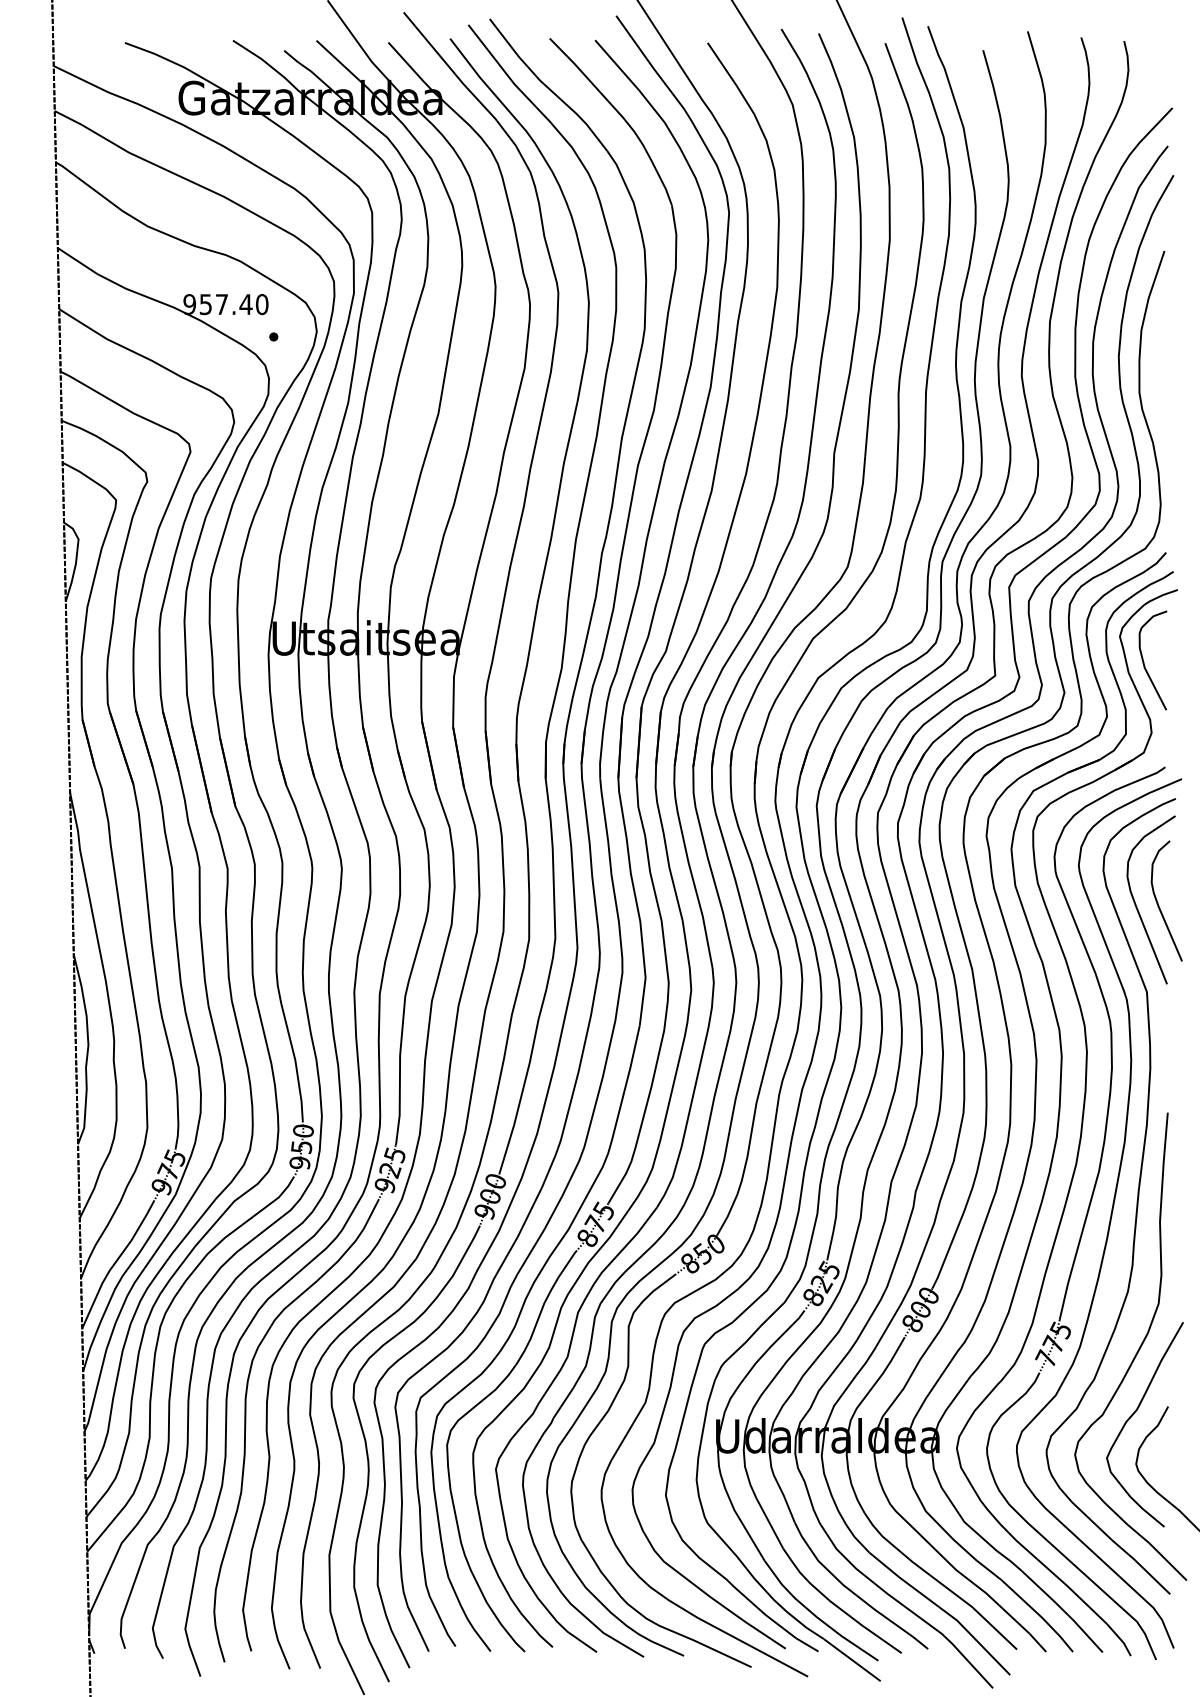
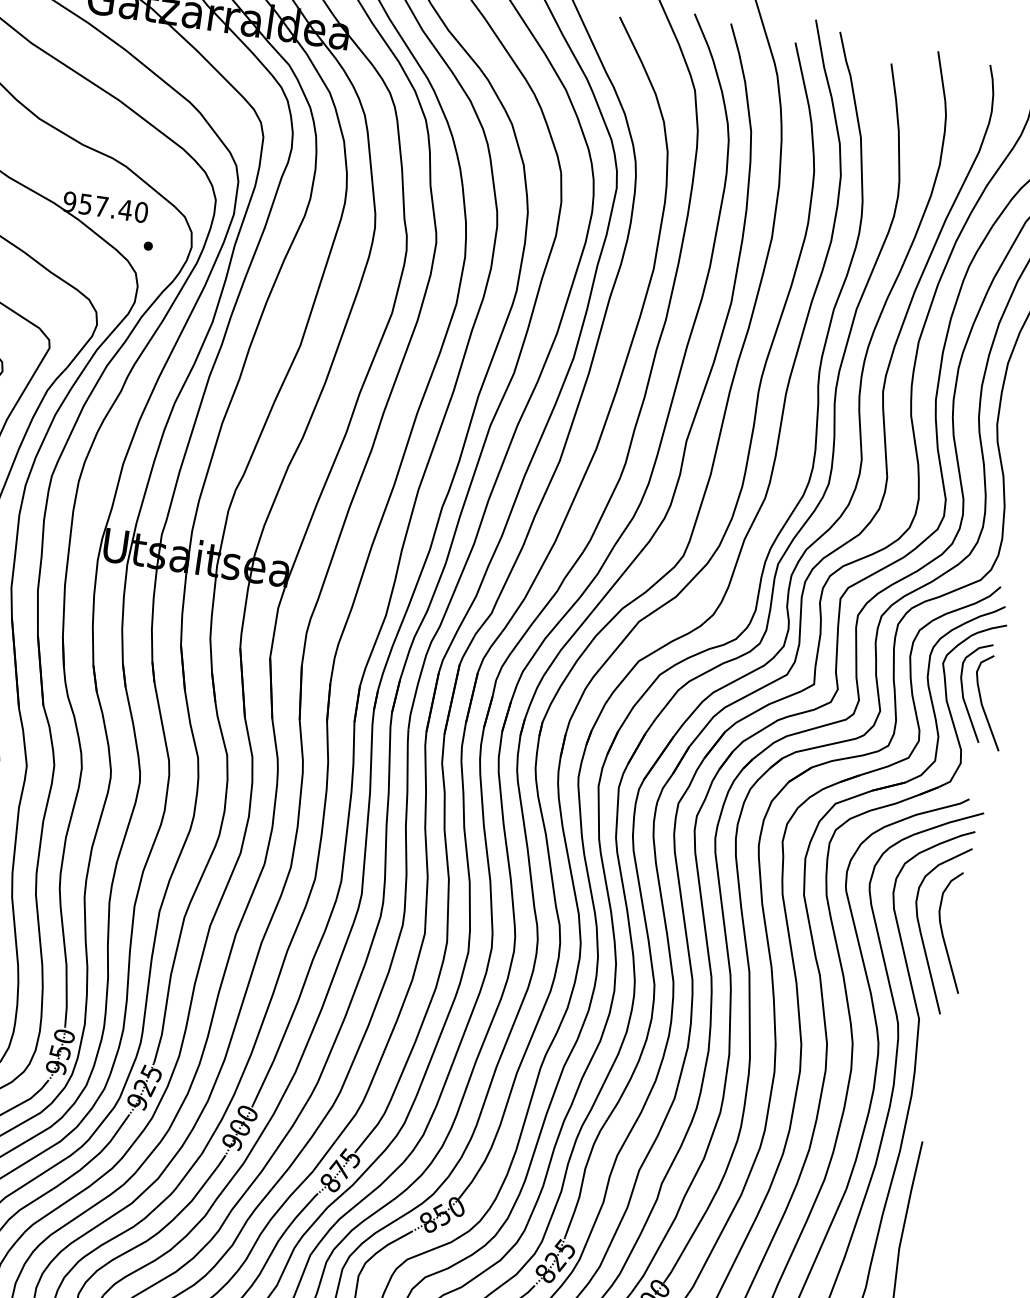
curve: (1164, 669) -> (982, 702), added

